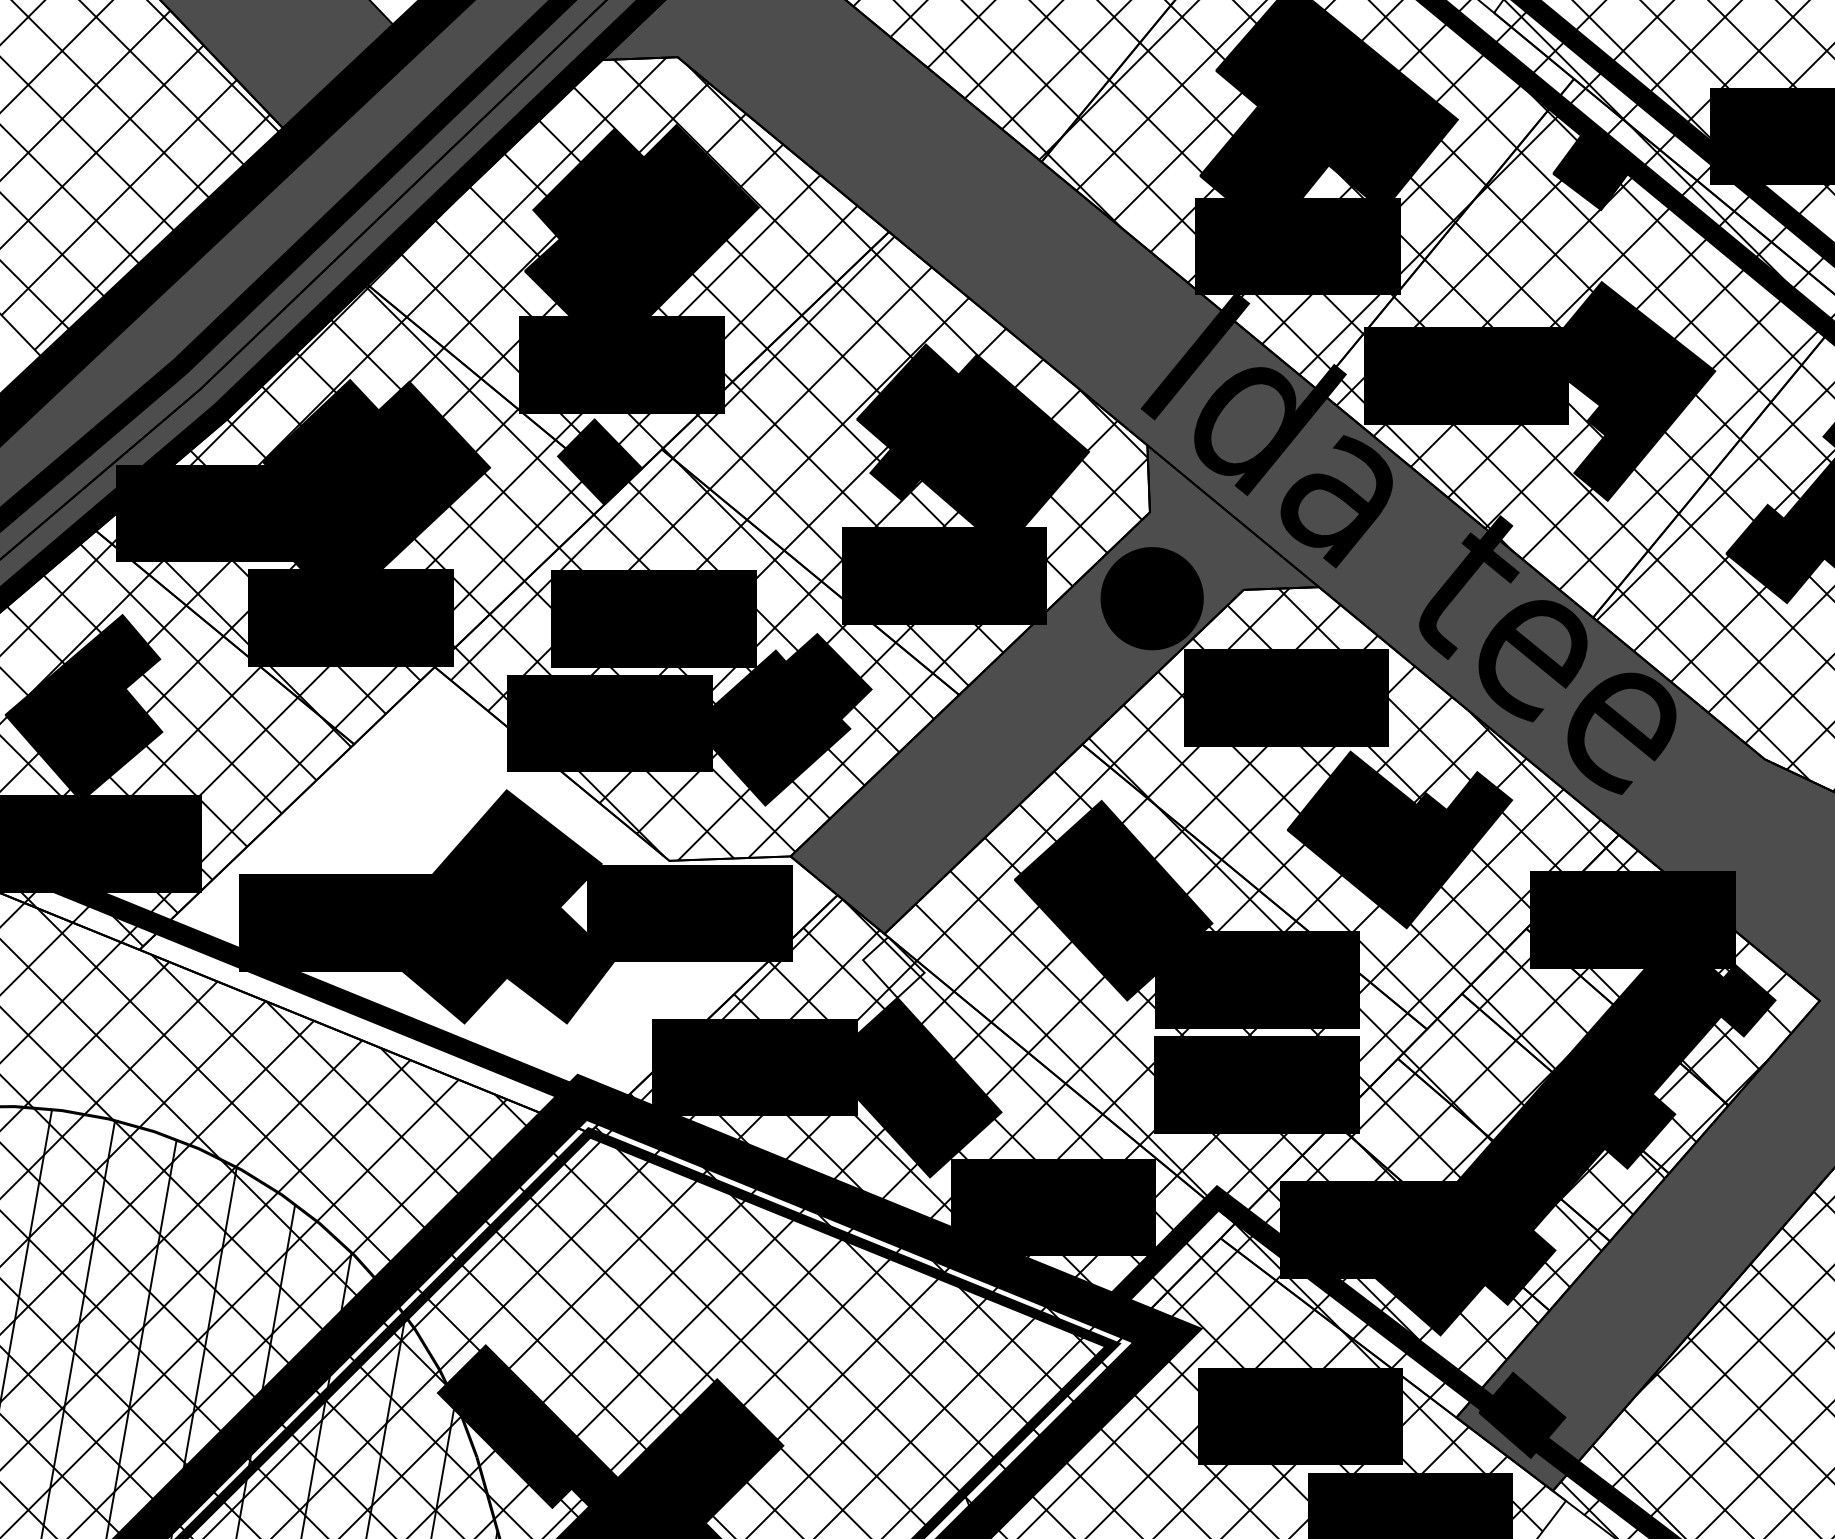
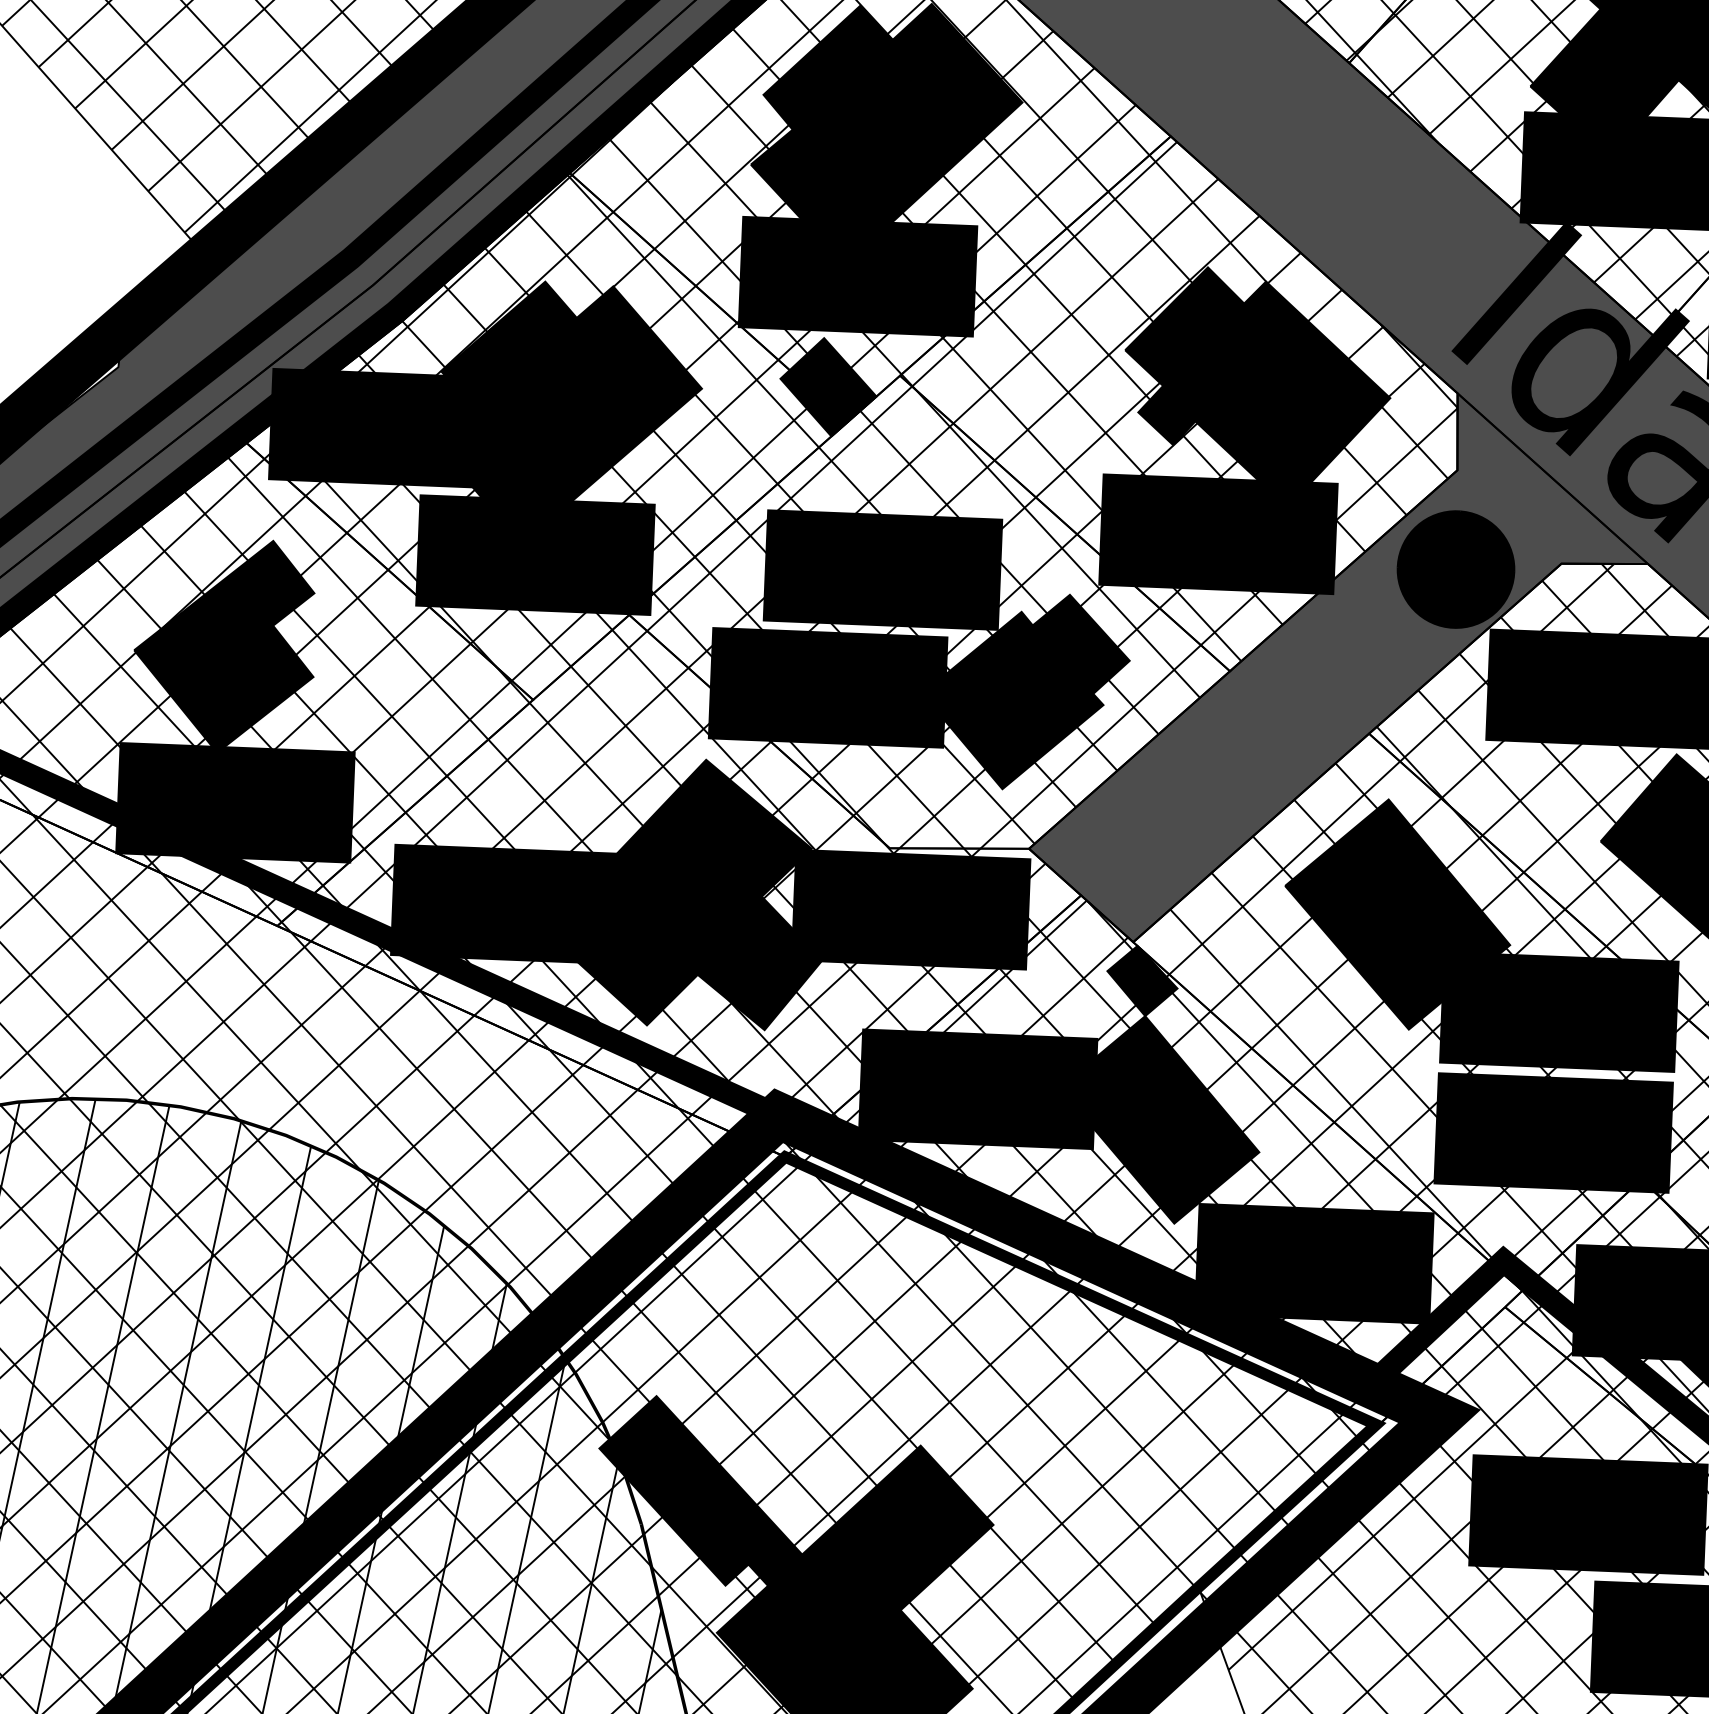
hatch: (474, 903) -> (663, 888), added
fill: (893, 967) -> (1142, 981), added

